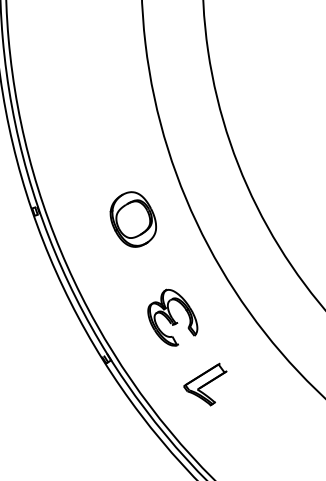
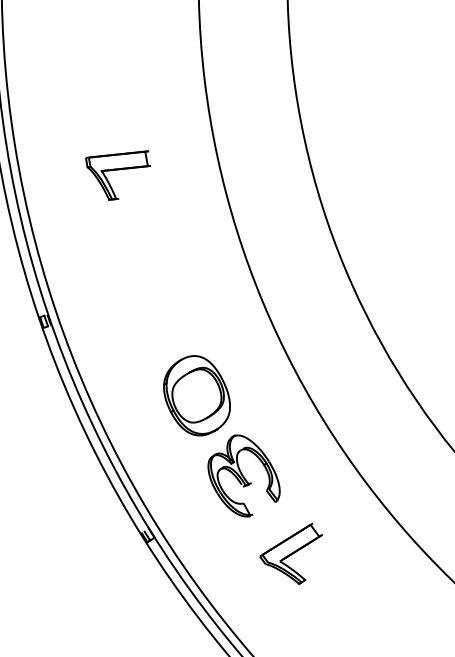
part: (85, 110) -> (117, 175), added
part: (132, 219) -> (195, 395), moved
part: (205, 384) -> (291, 553), moved

